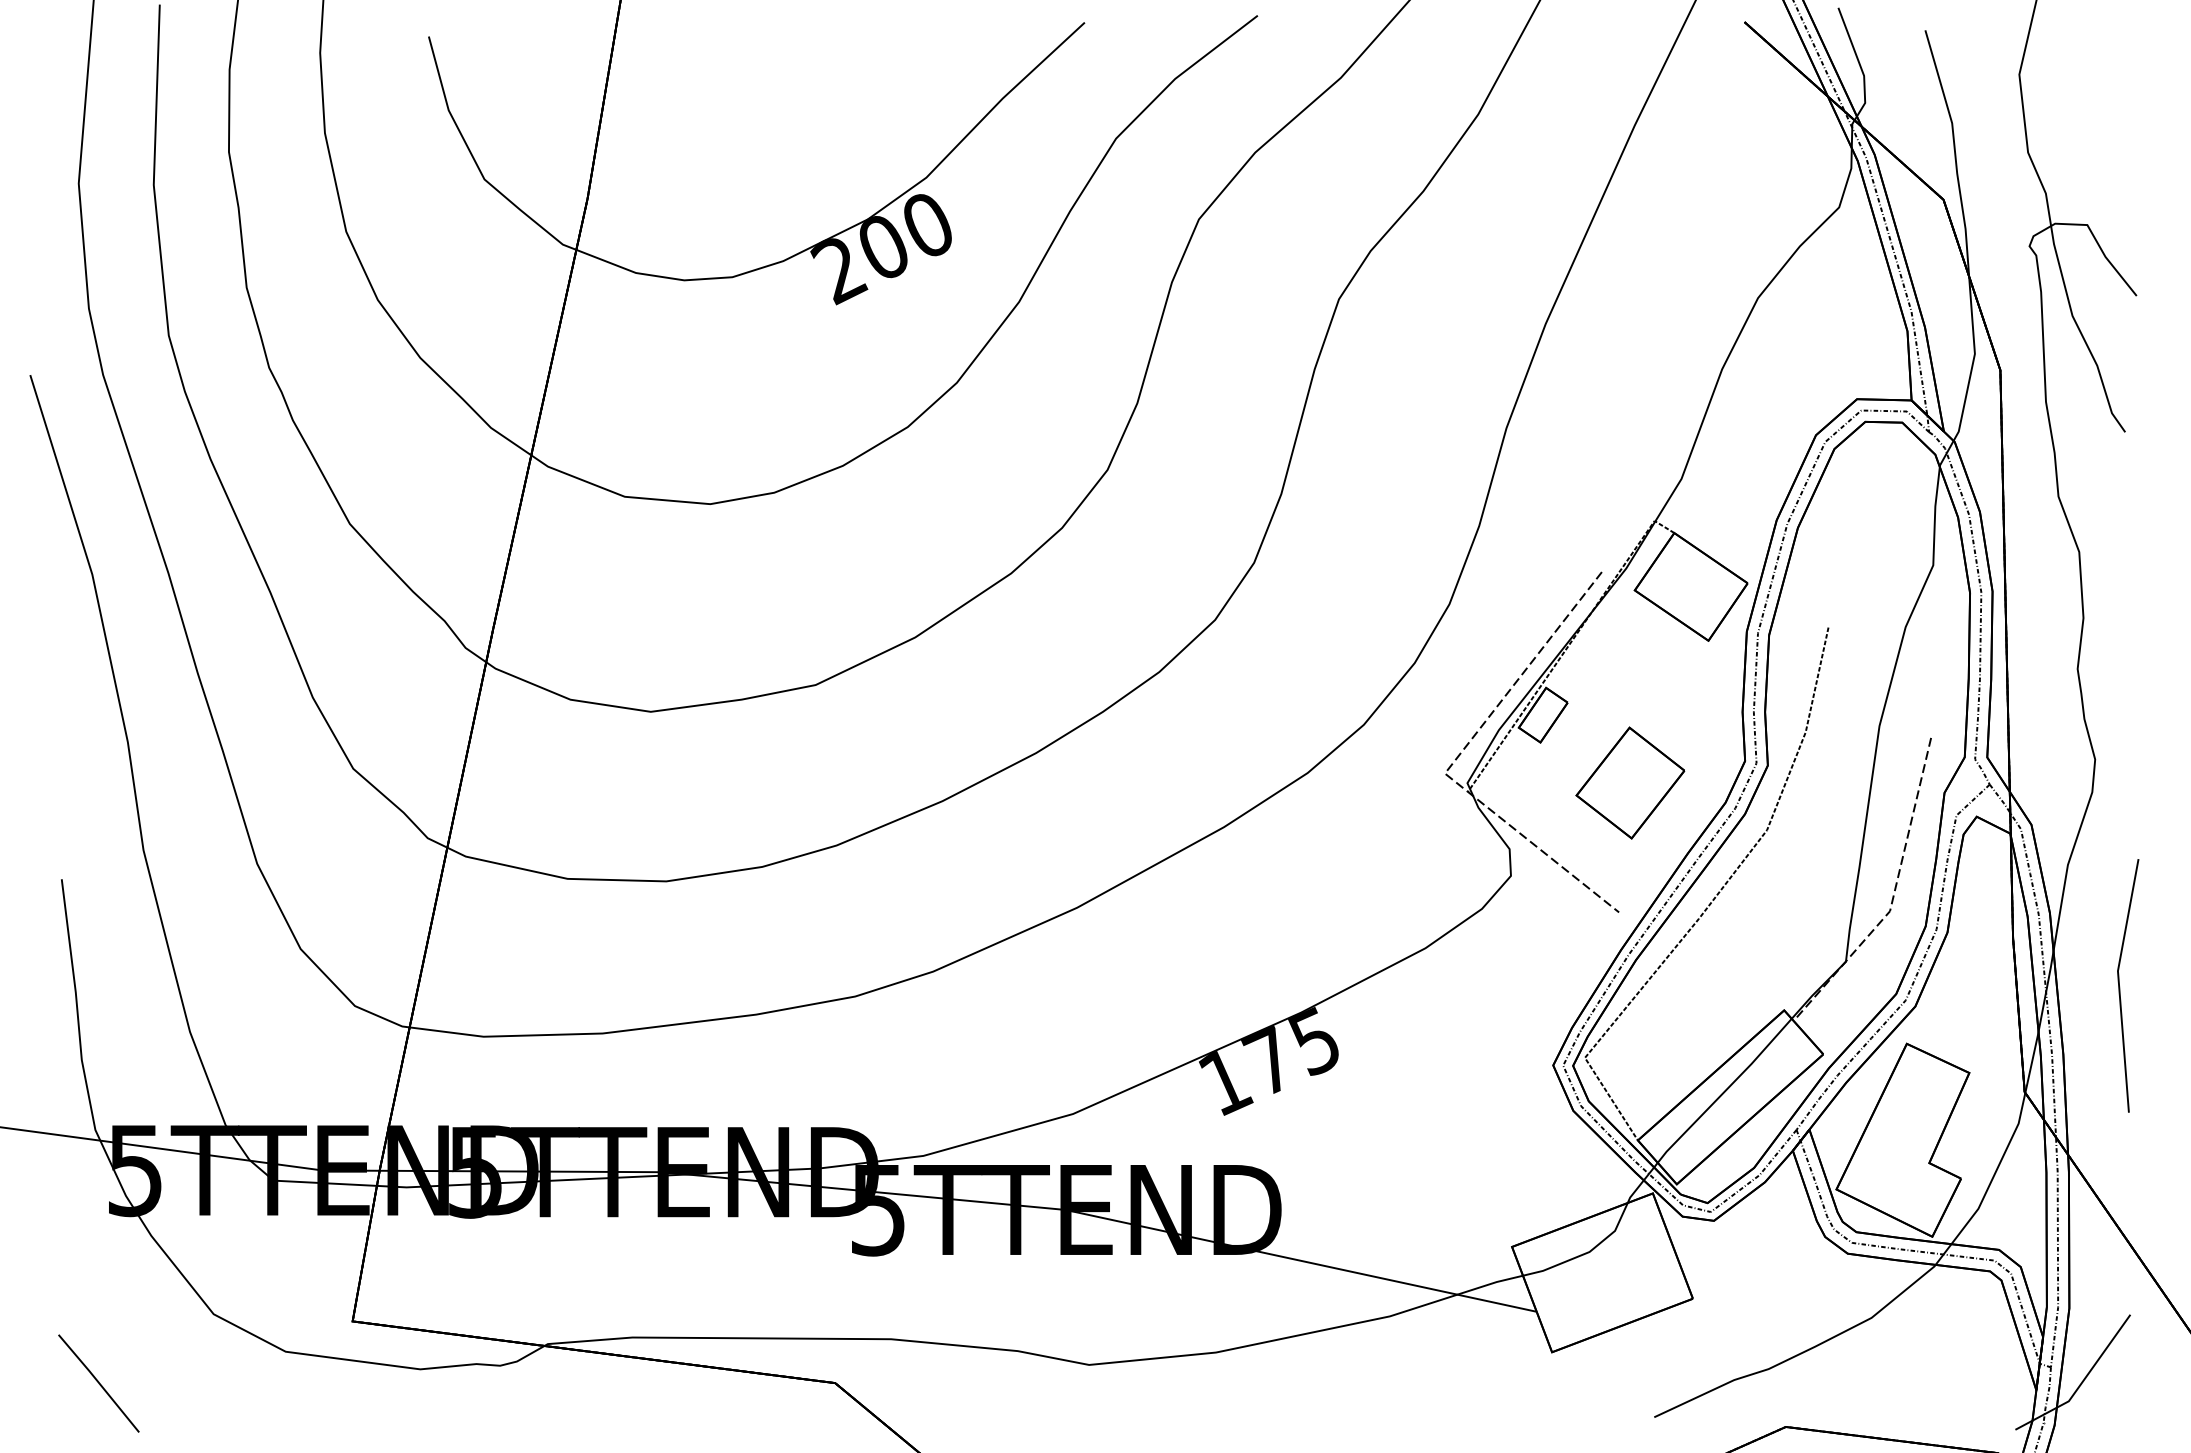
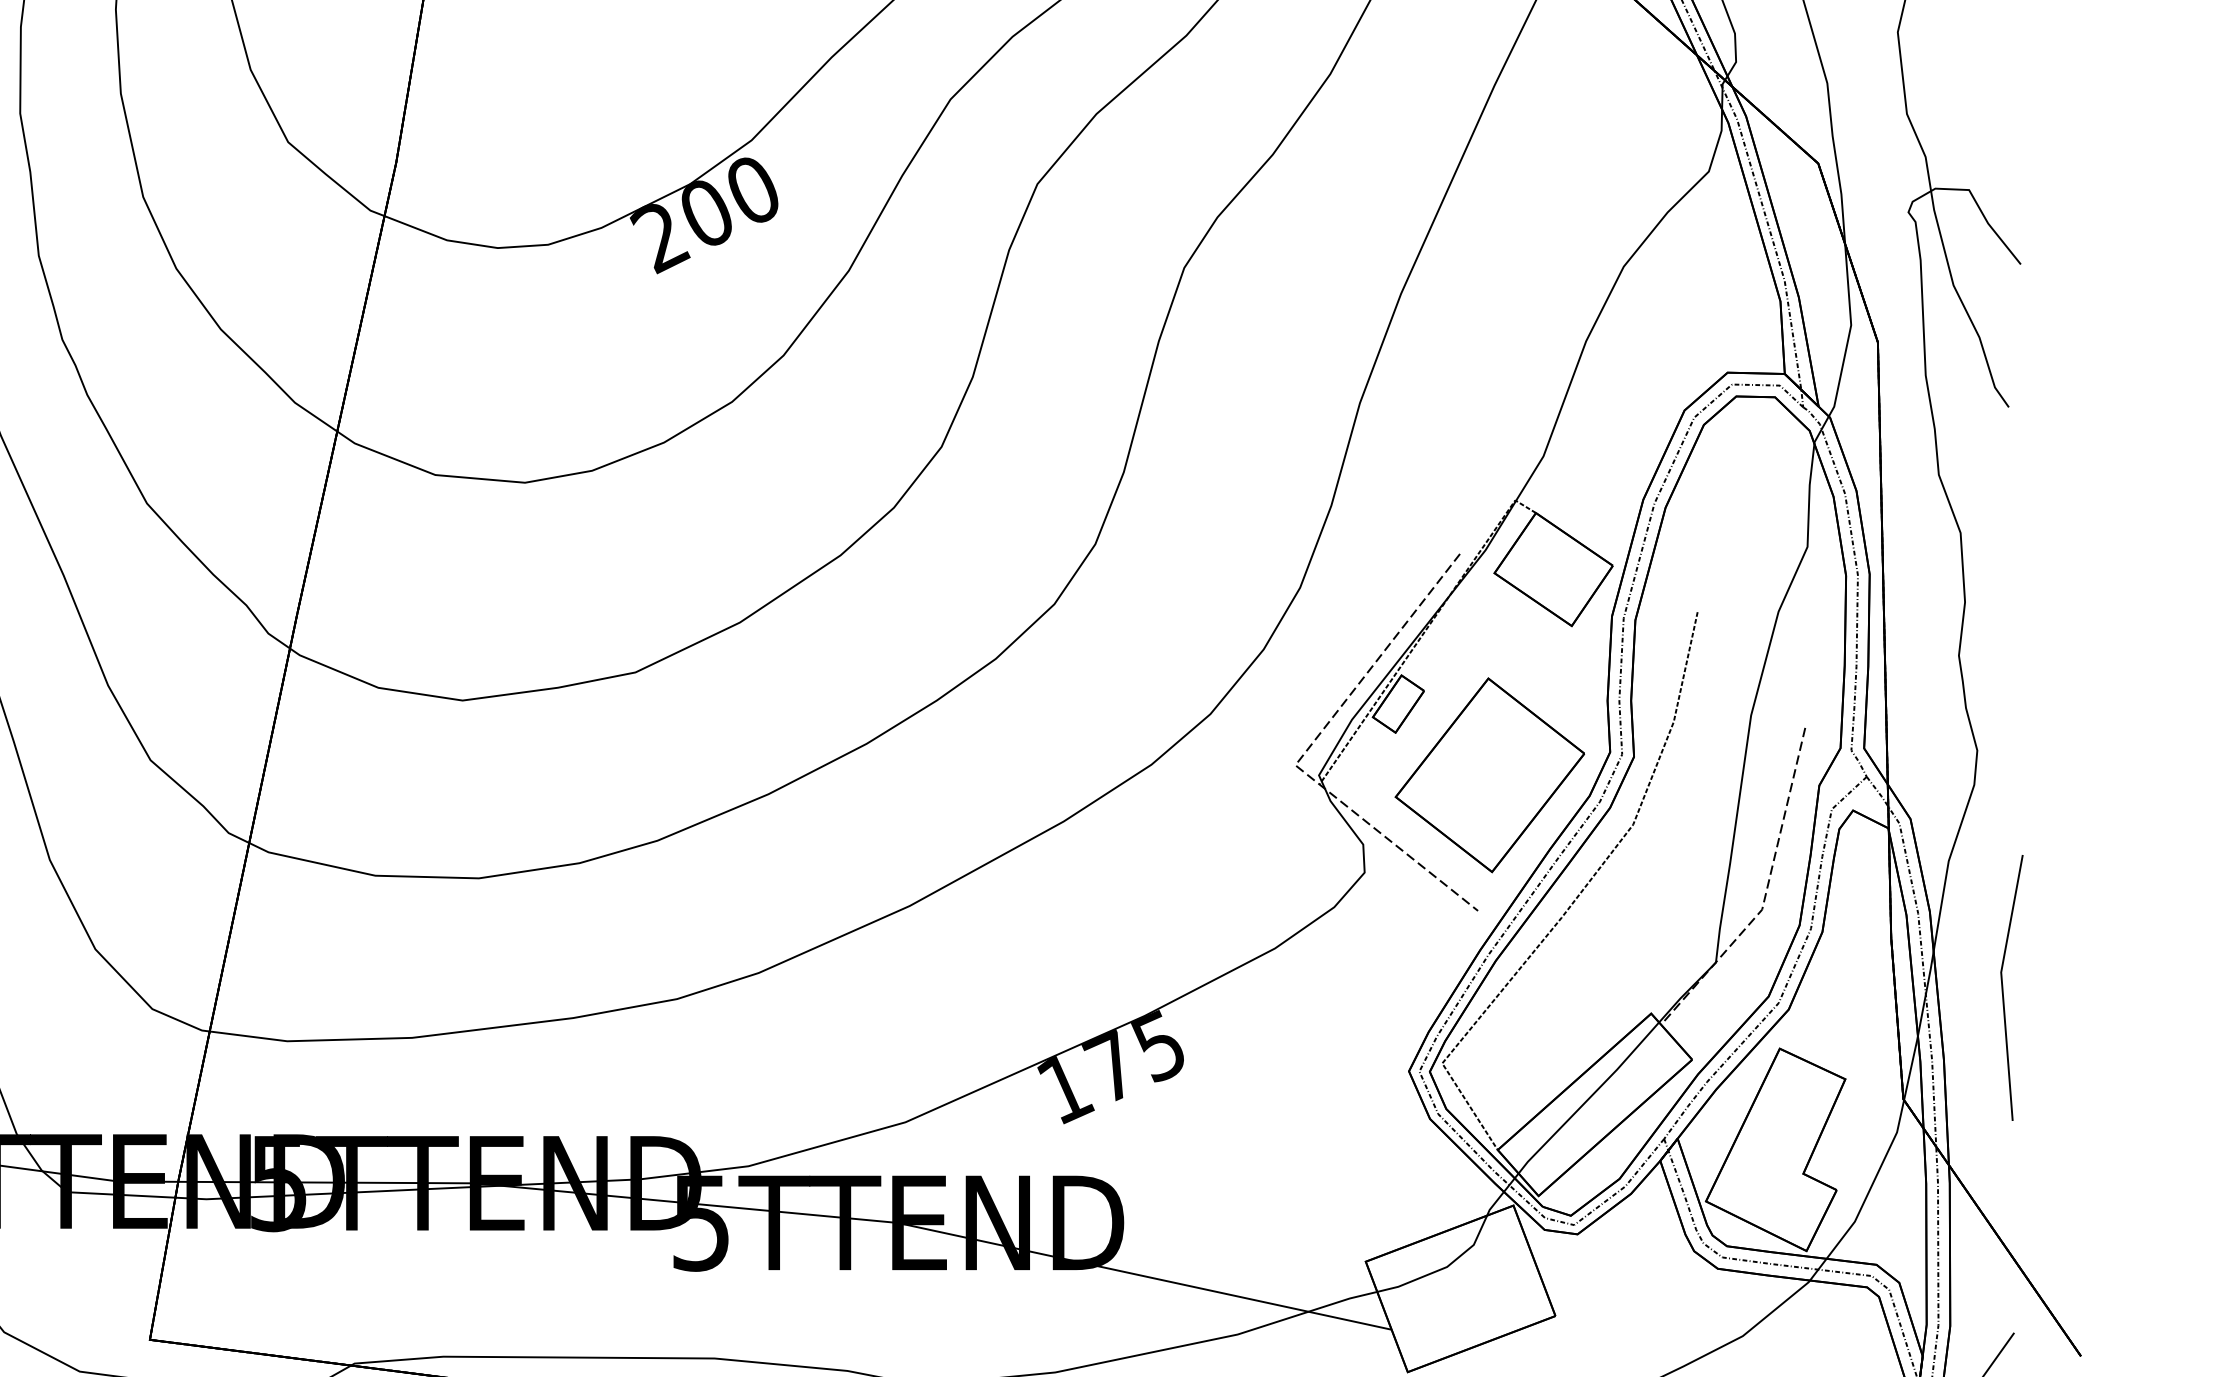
part: (1630, 782) -> (1490, 774), size x1.67

